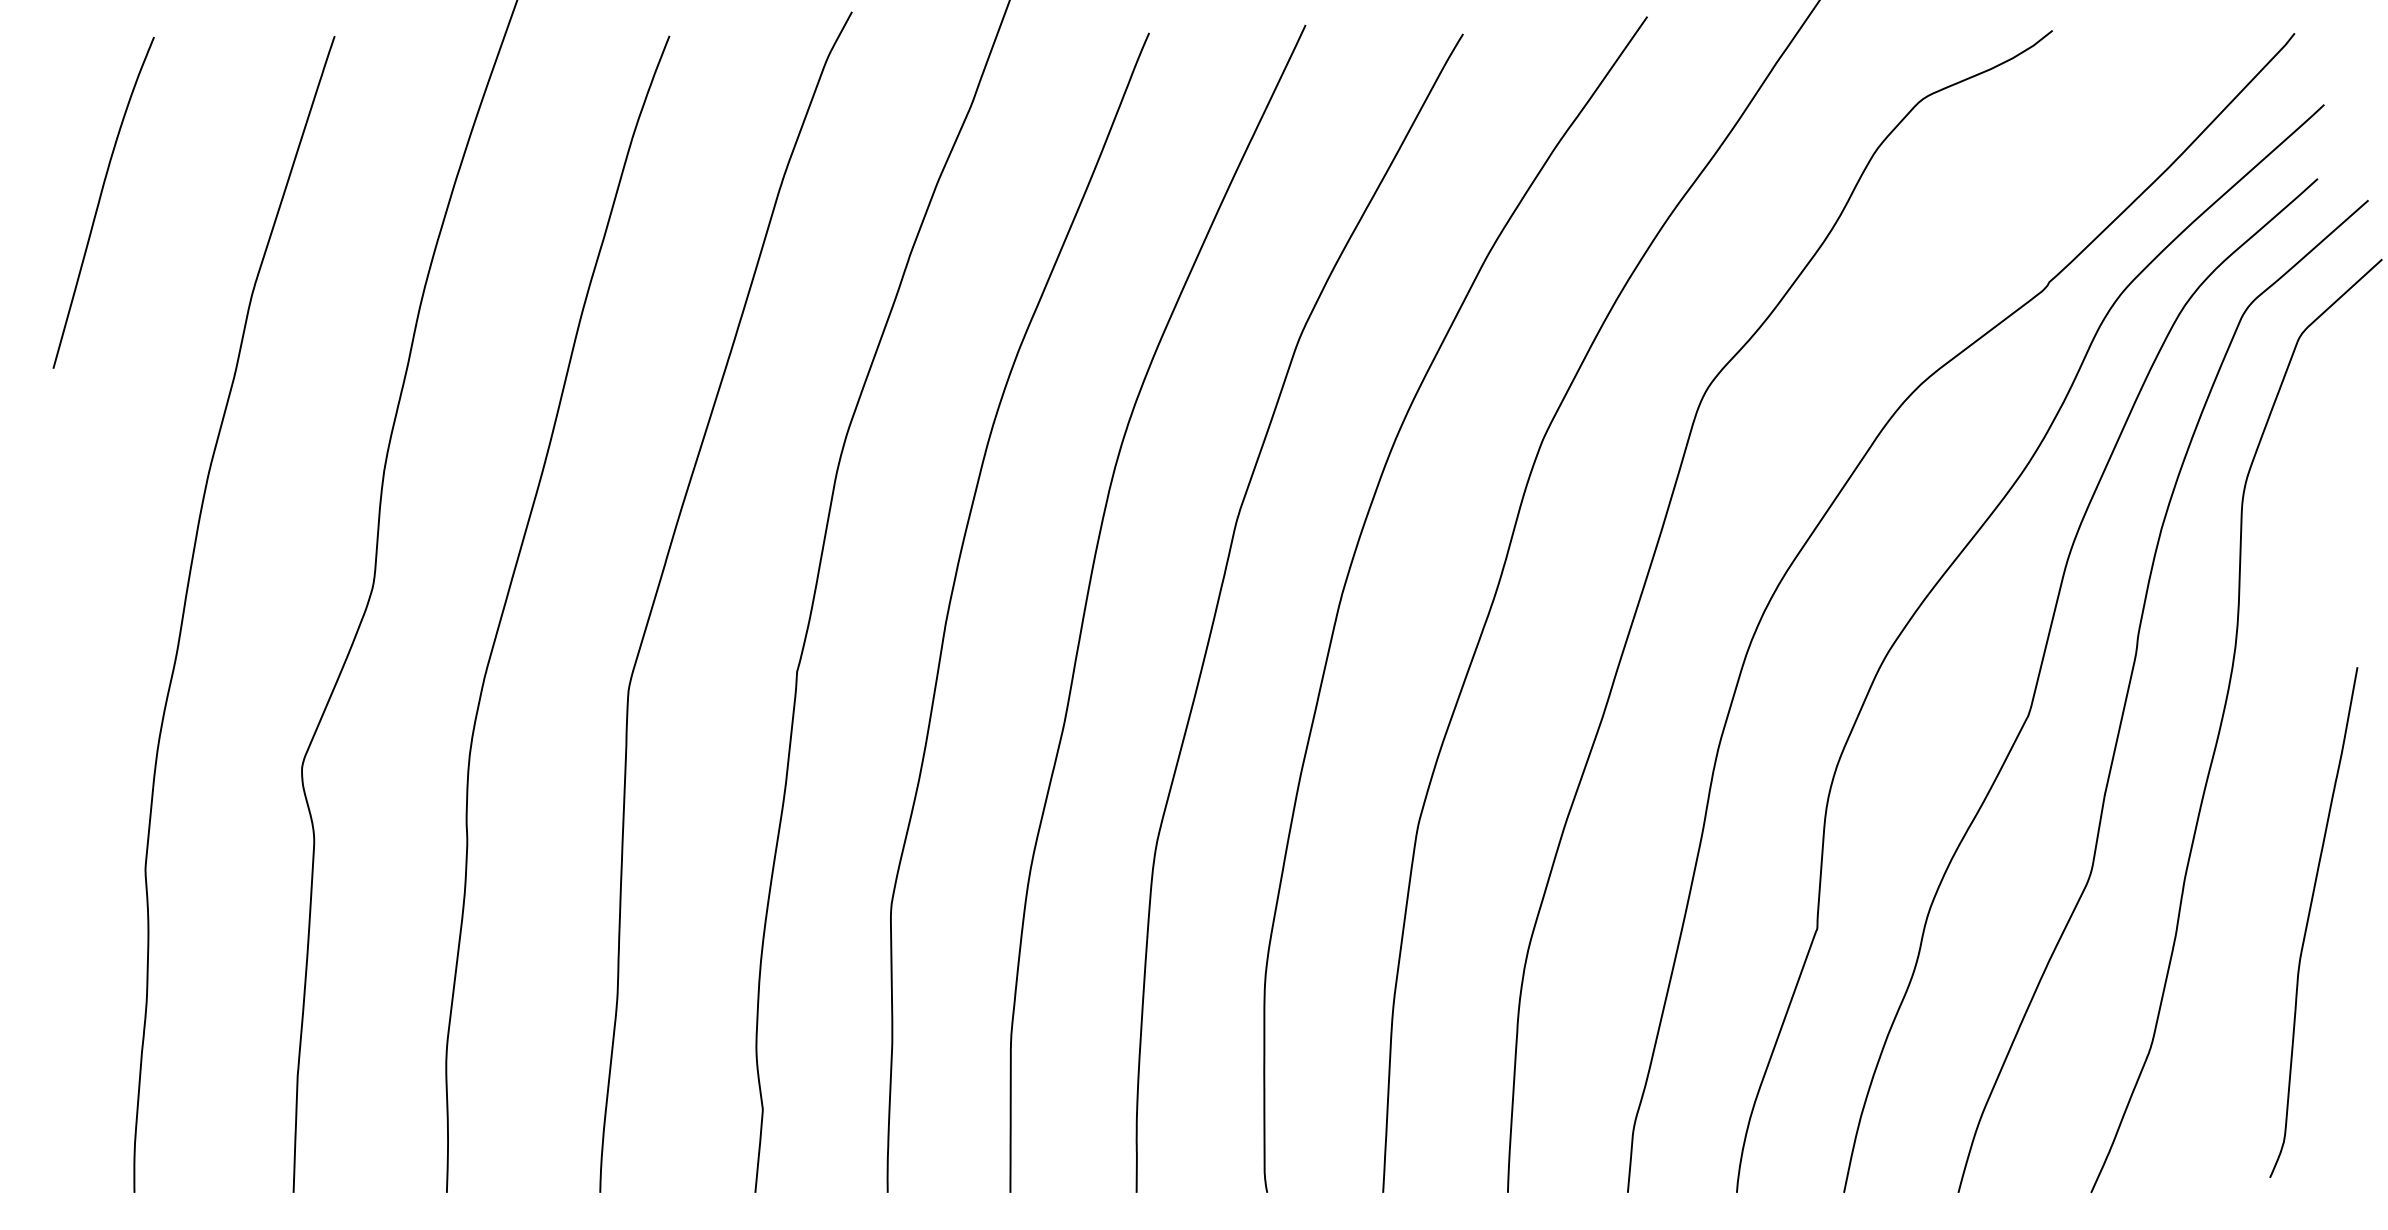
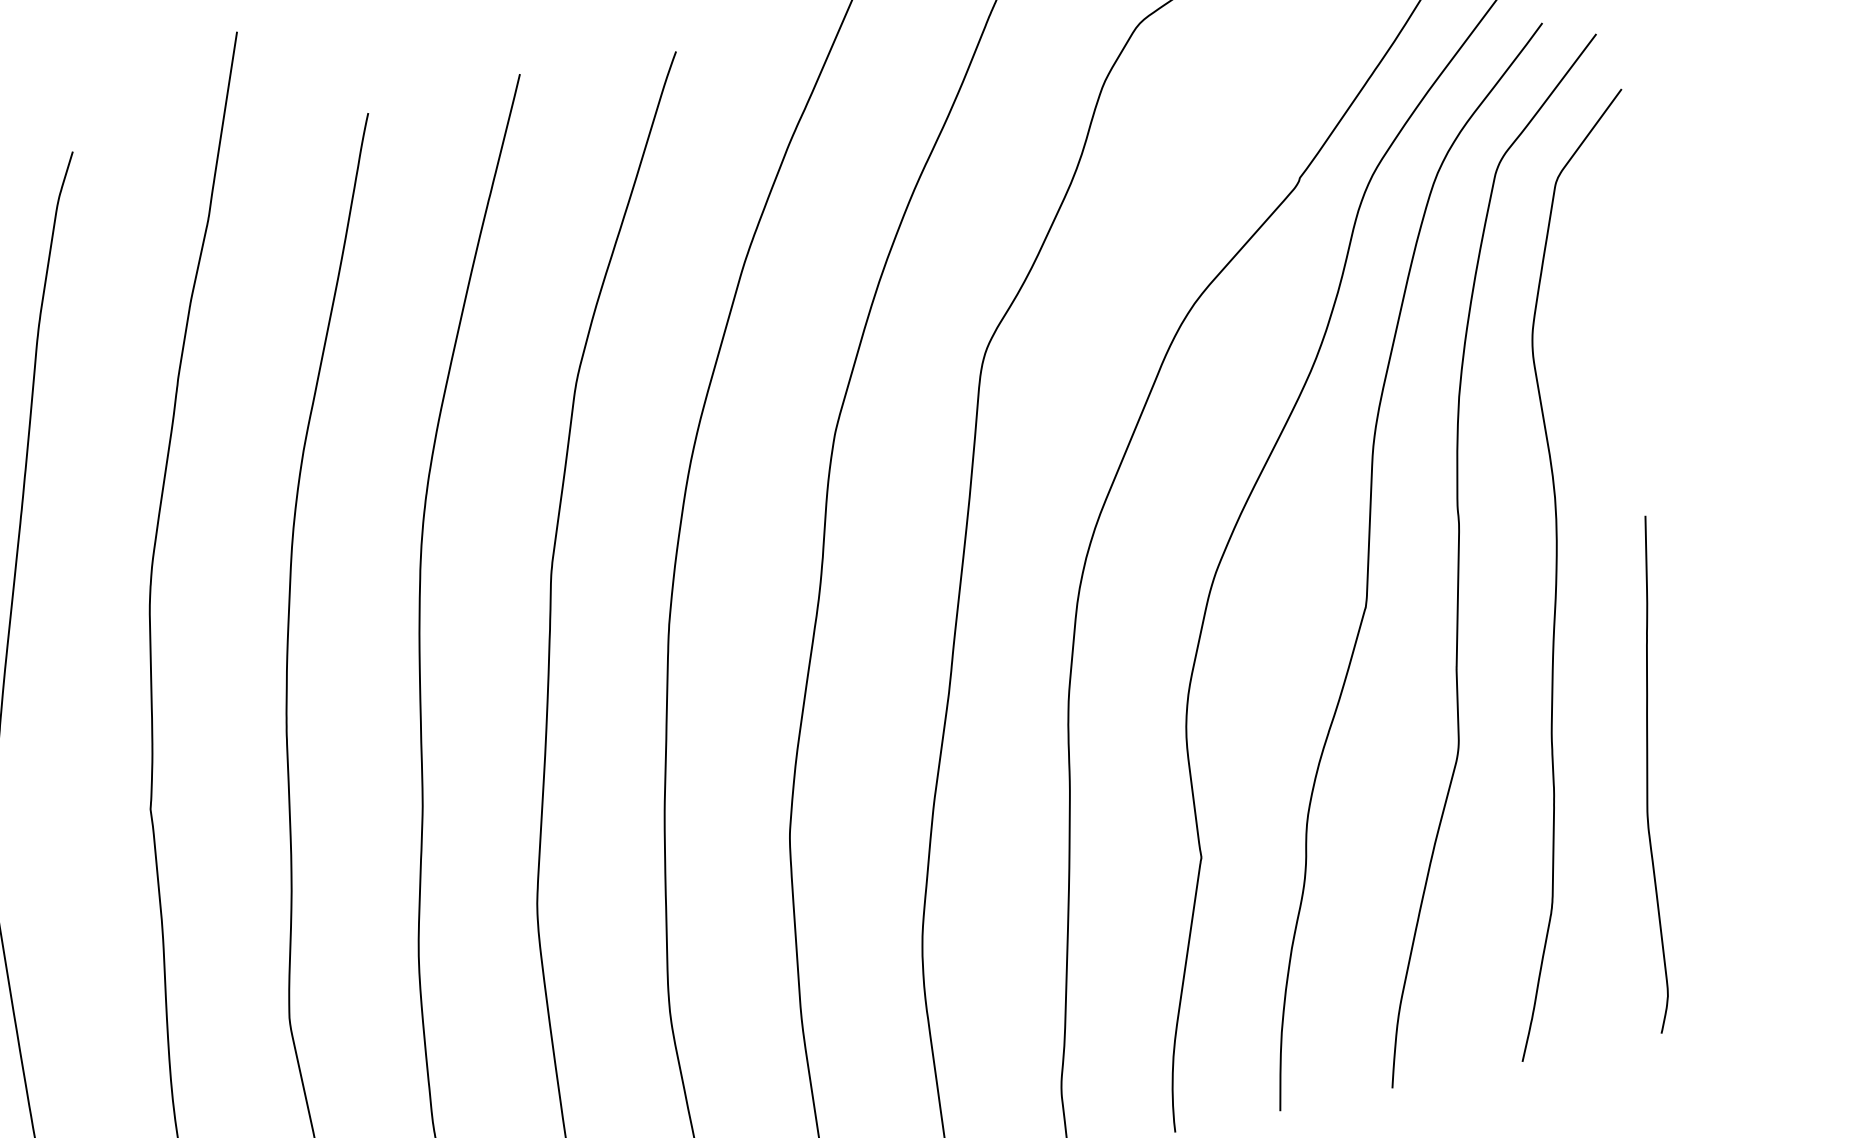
curve: (2308, 922) -> (1648, 775), moved

